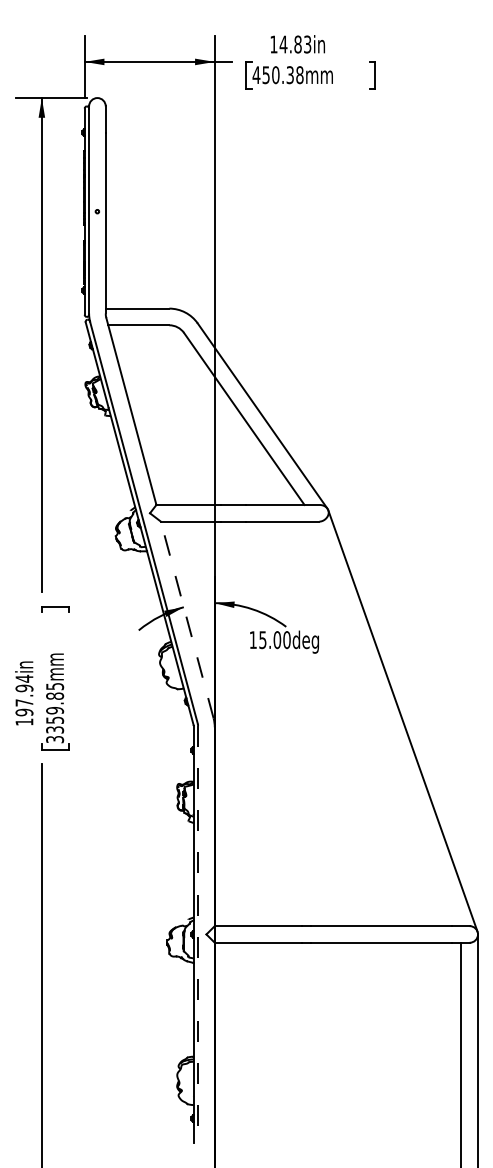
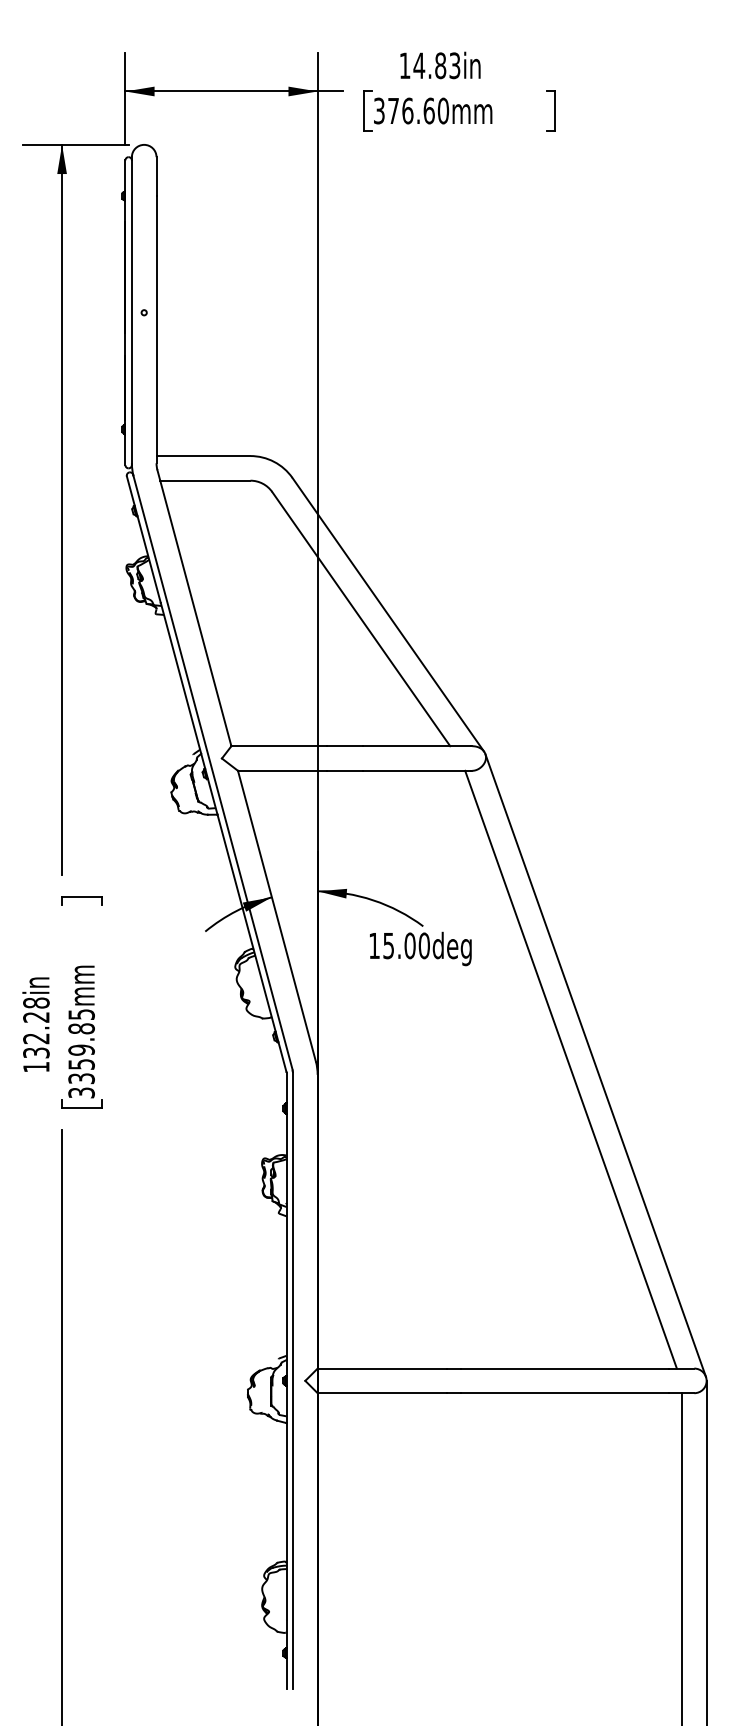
text: (277, 75) -> (410, 111), 450.38mm -> 376.60mm
line: (187, 620) -> (277, 916), dashed -> solid
text: (24, 695) -> (36, 1027), 197.94in -> 132.28in
line: (385, 723) -> (569, 1069), added
line: (198, 934) -> (293, 1380), dashed -> solid

